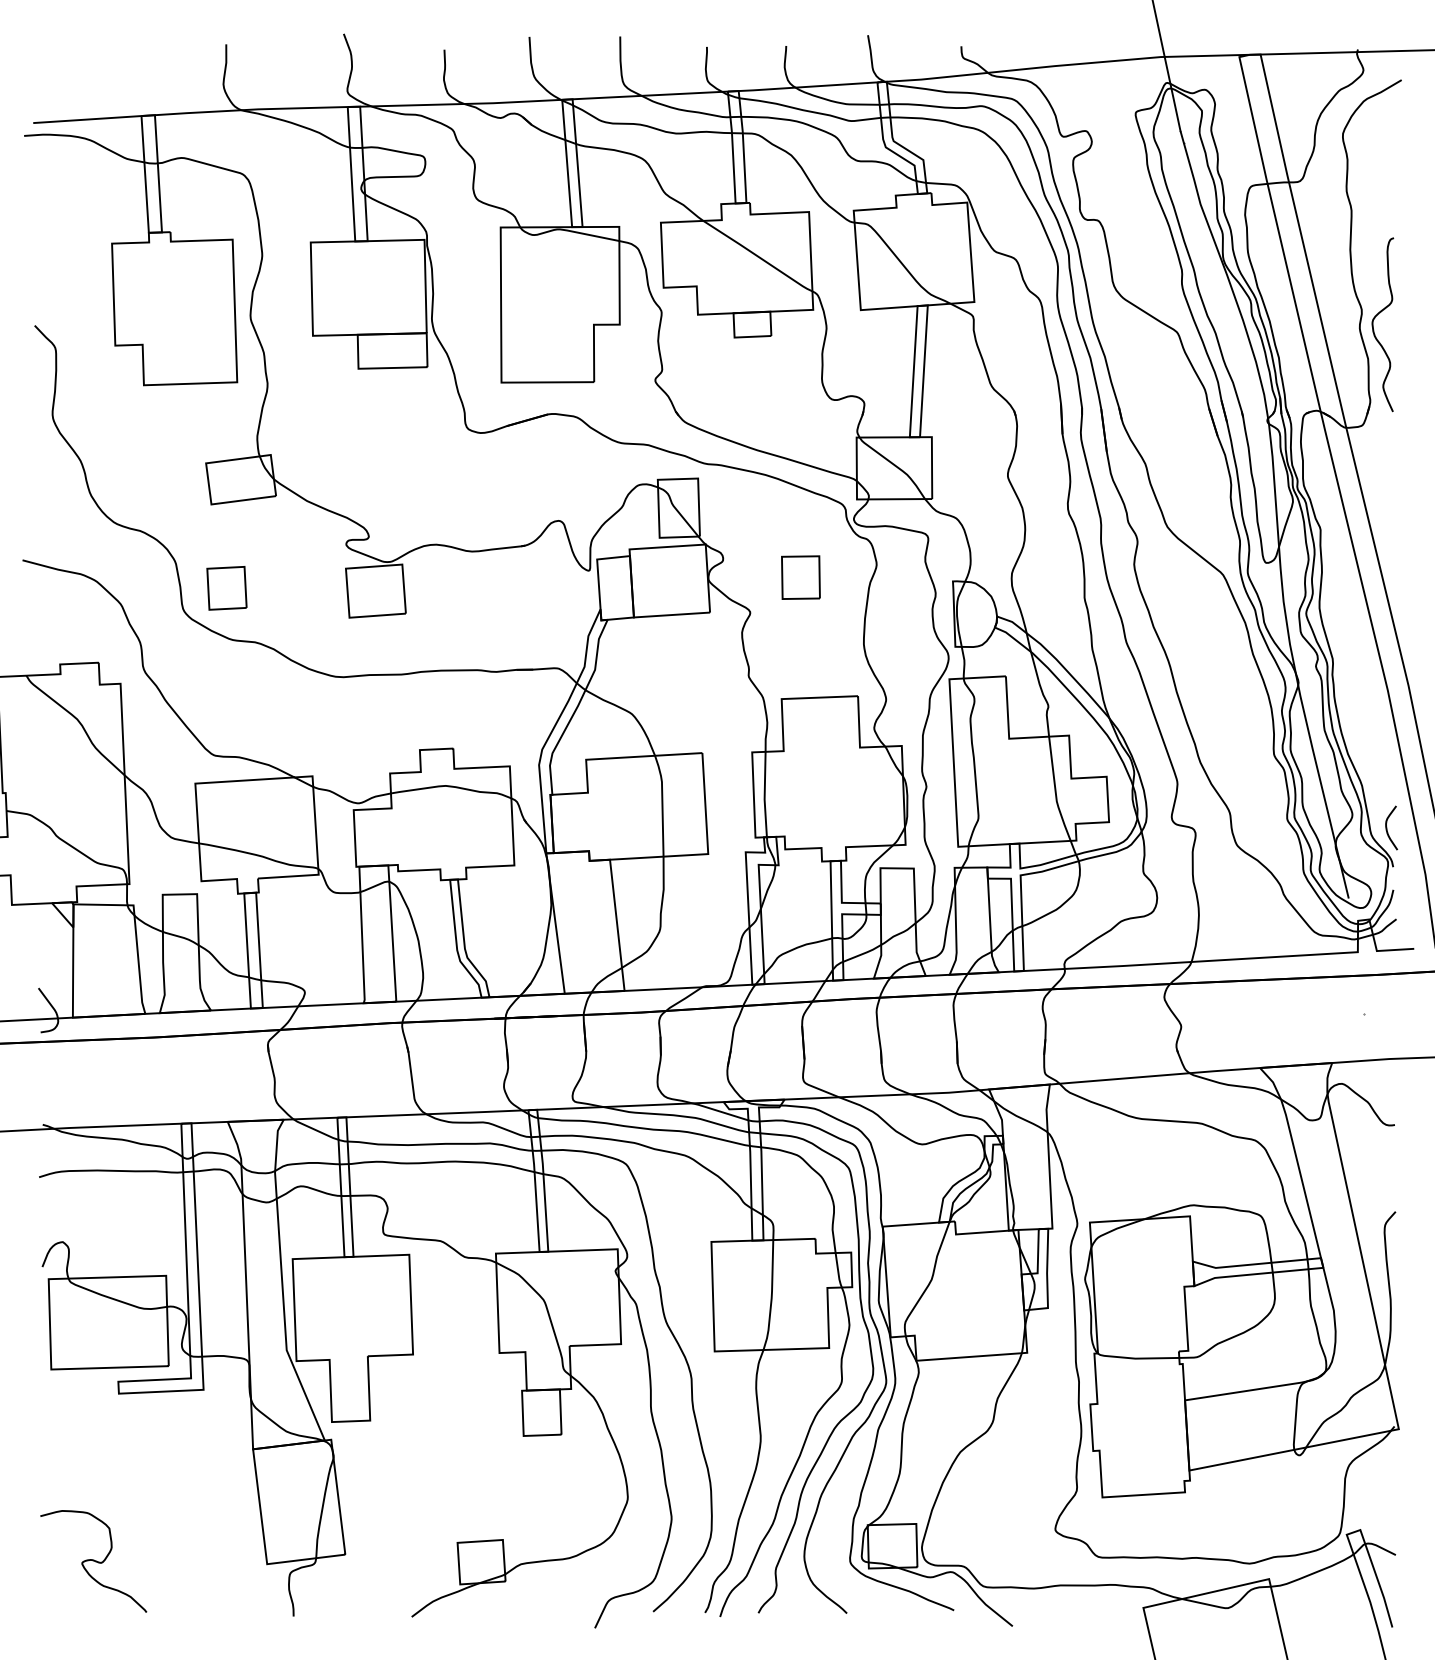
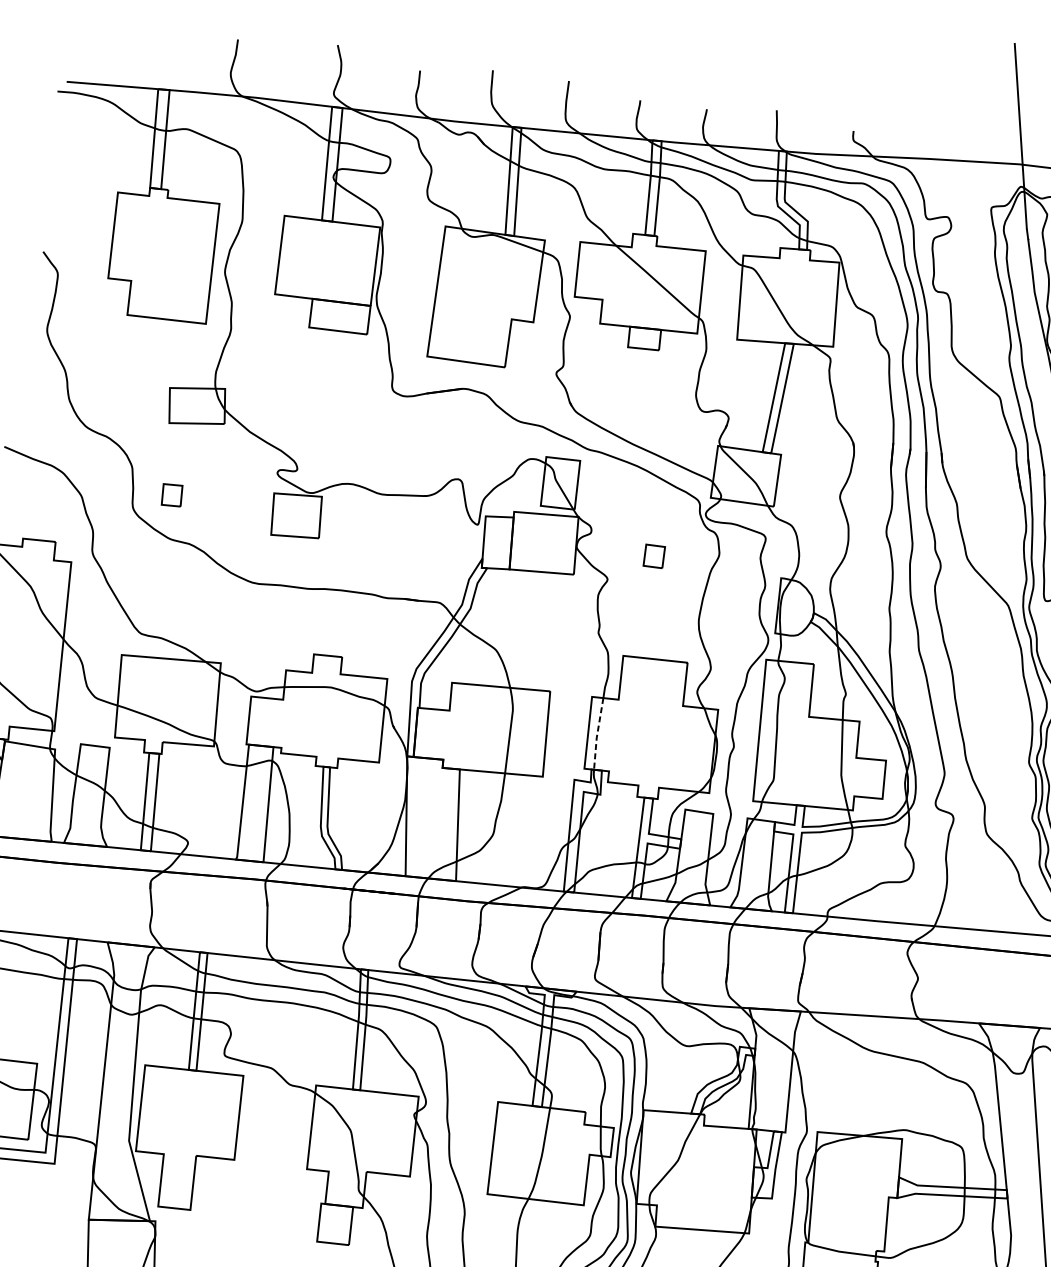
part: (800, 577) -> (653, 556), size x0.6
part: (226, 588) -> (171, 495), size x0.6
line: (764, 795) -> (597, 734), solid -> dashed

